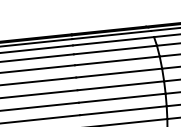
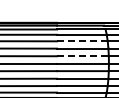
line: (117, 61) -> (82, 41), solid -> dashed
line: (120, 86) -> (82, 56), solid -> dashed

